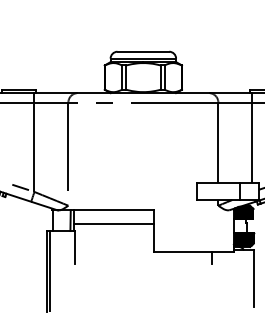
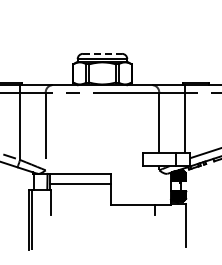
line: (143, 51) -> (102, 53), solid -> dashed

